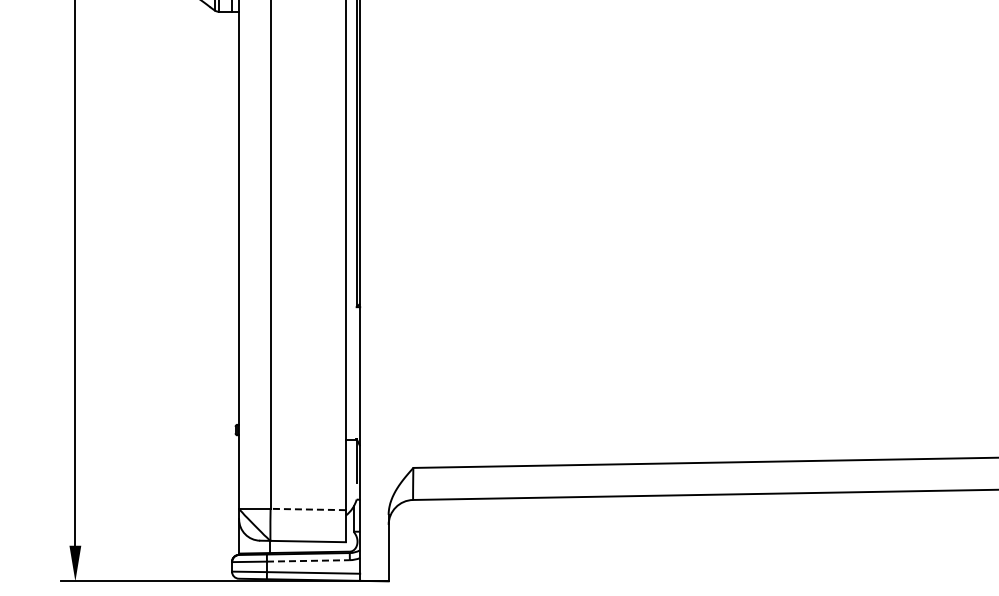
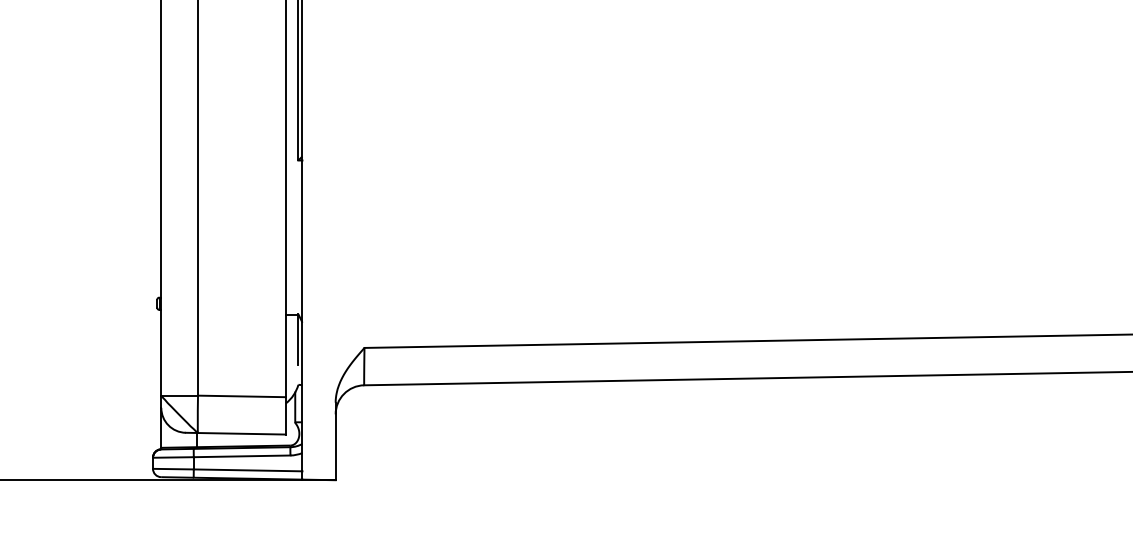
line: (308, 509) -> (242, 396), dashed -> solid
line: (308, 560) -> (242, 455), dashed -> solid

